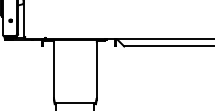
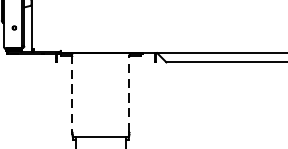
line: (54, 69) -> (72, 93), solid -> dashed
line: (96, 69) -> (129, 93), solid -> dashed

